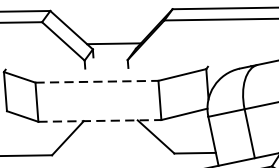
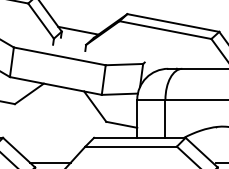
line: (96, 82) -> (59, 56), dashed -> solid
line: (99, 120) -> (55, 85), dashed -> solid

